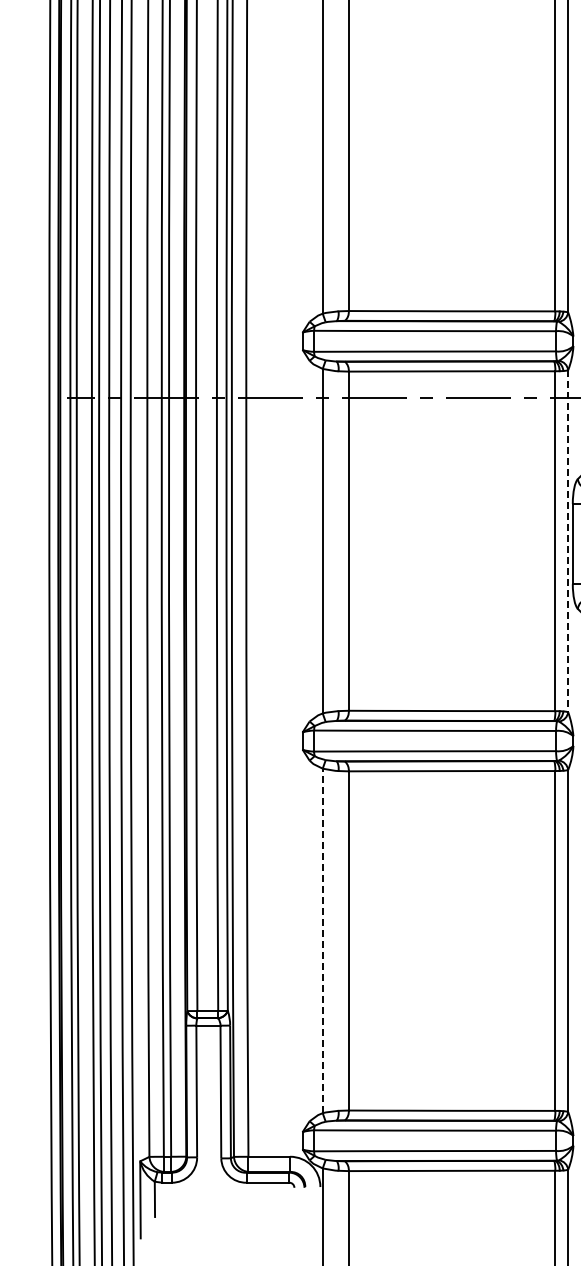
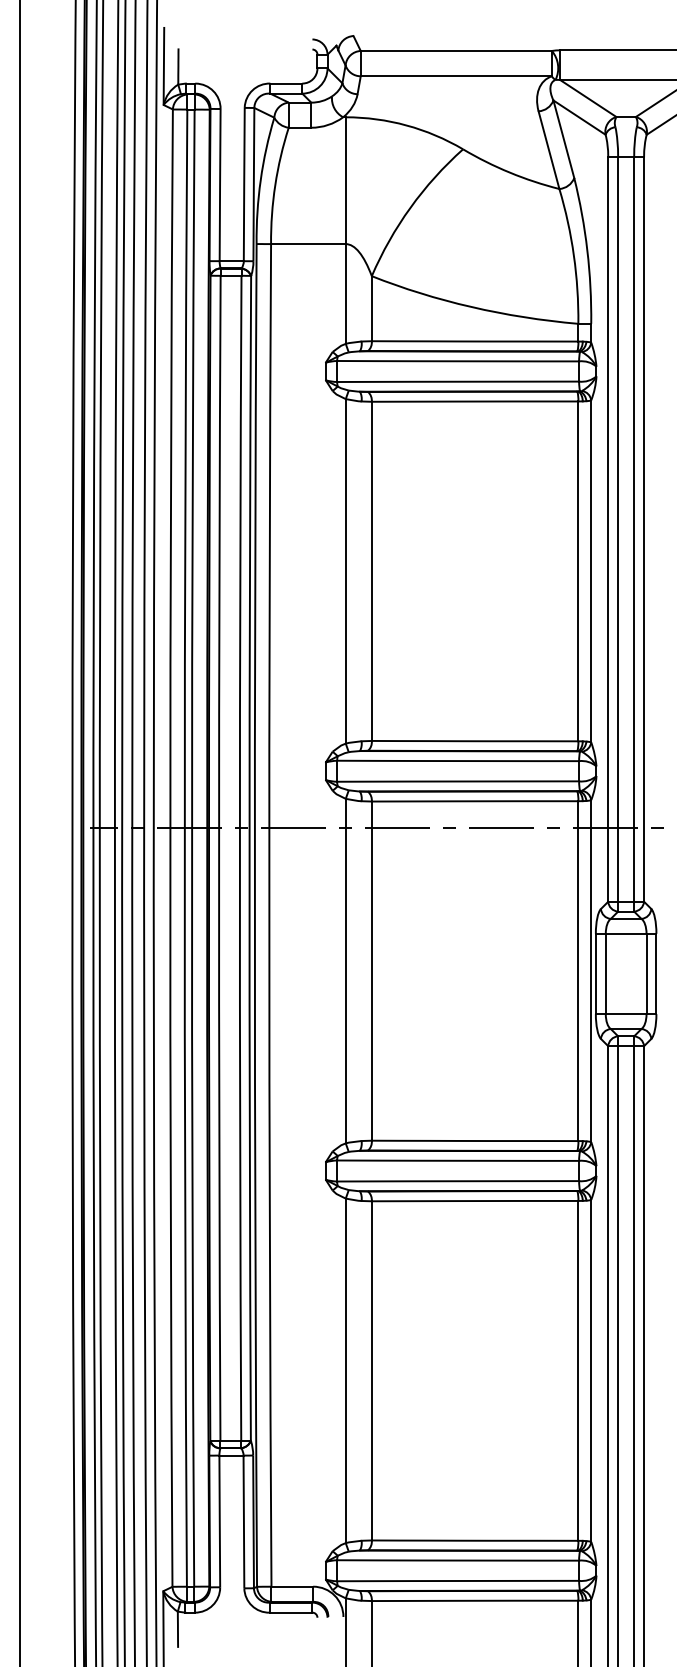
line: (568, 541) -> (591, 971), dashed -> solid
line: (322, 940) -> (345, 1370), dashed -> solid

